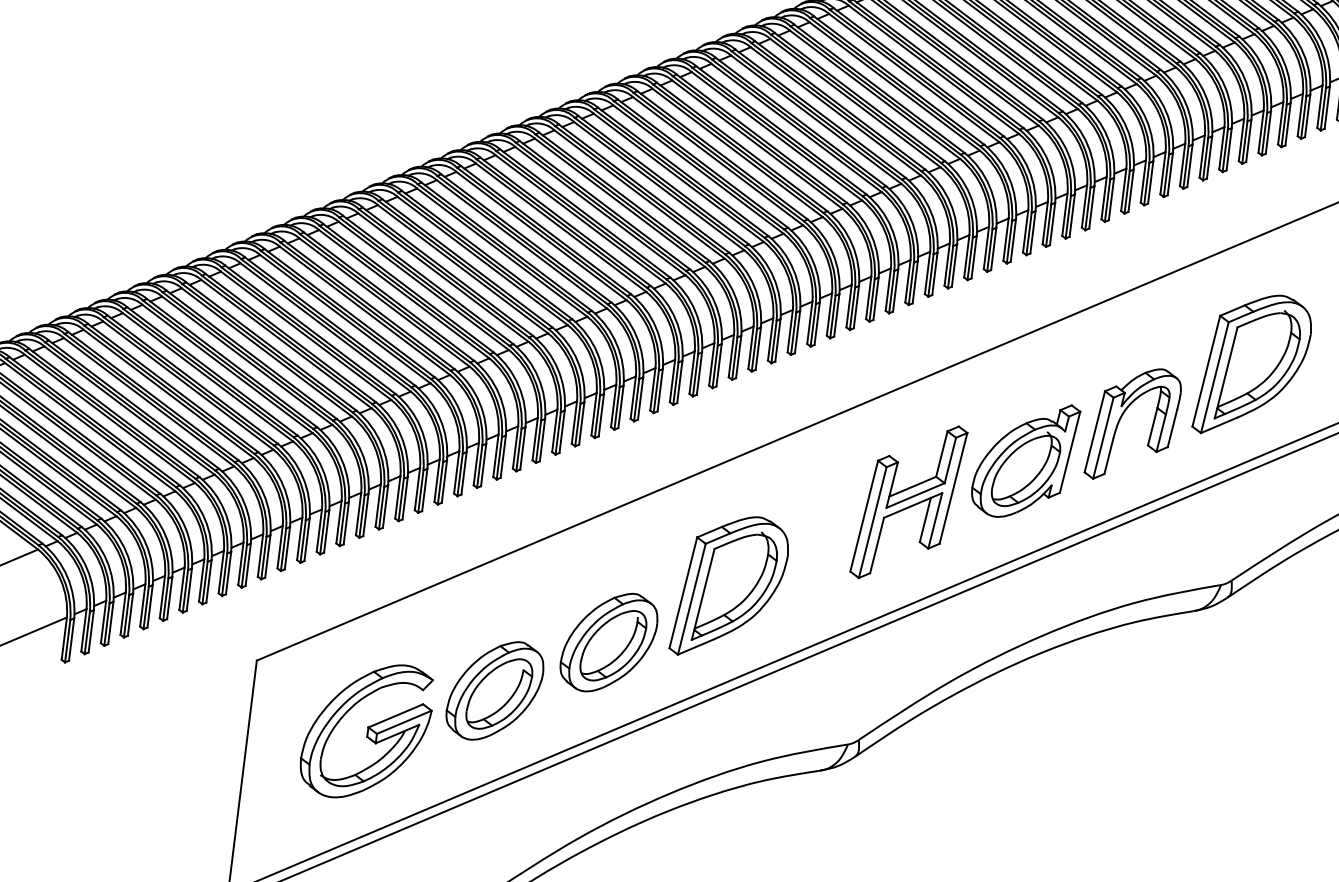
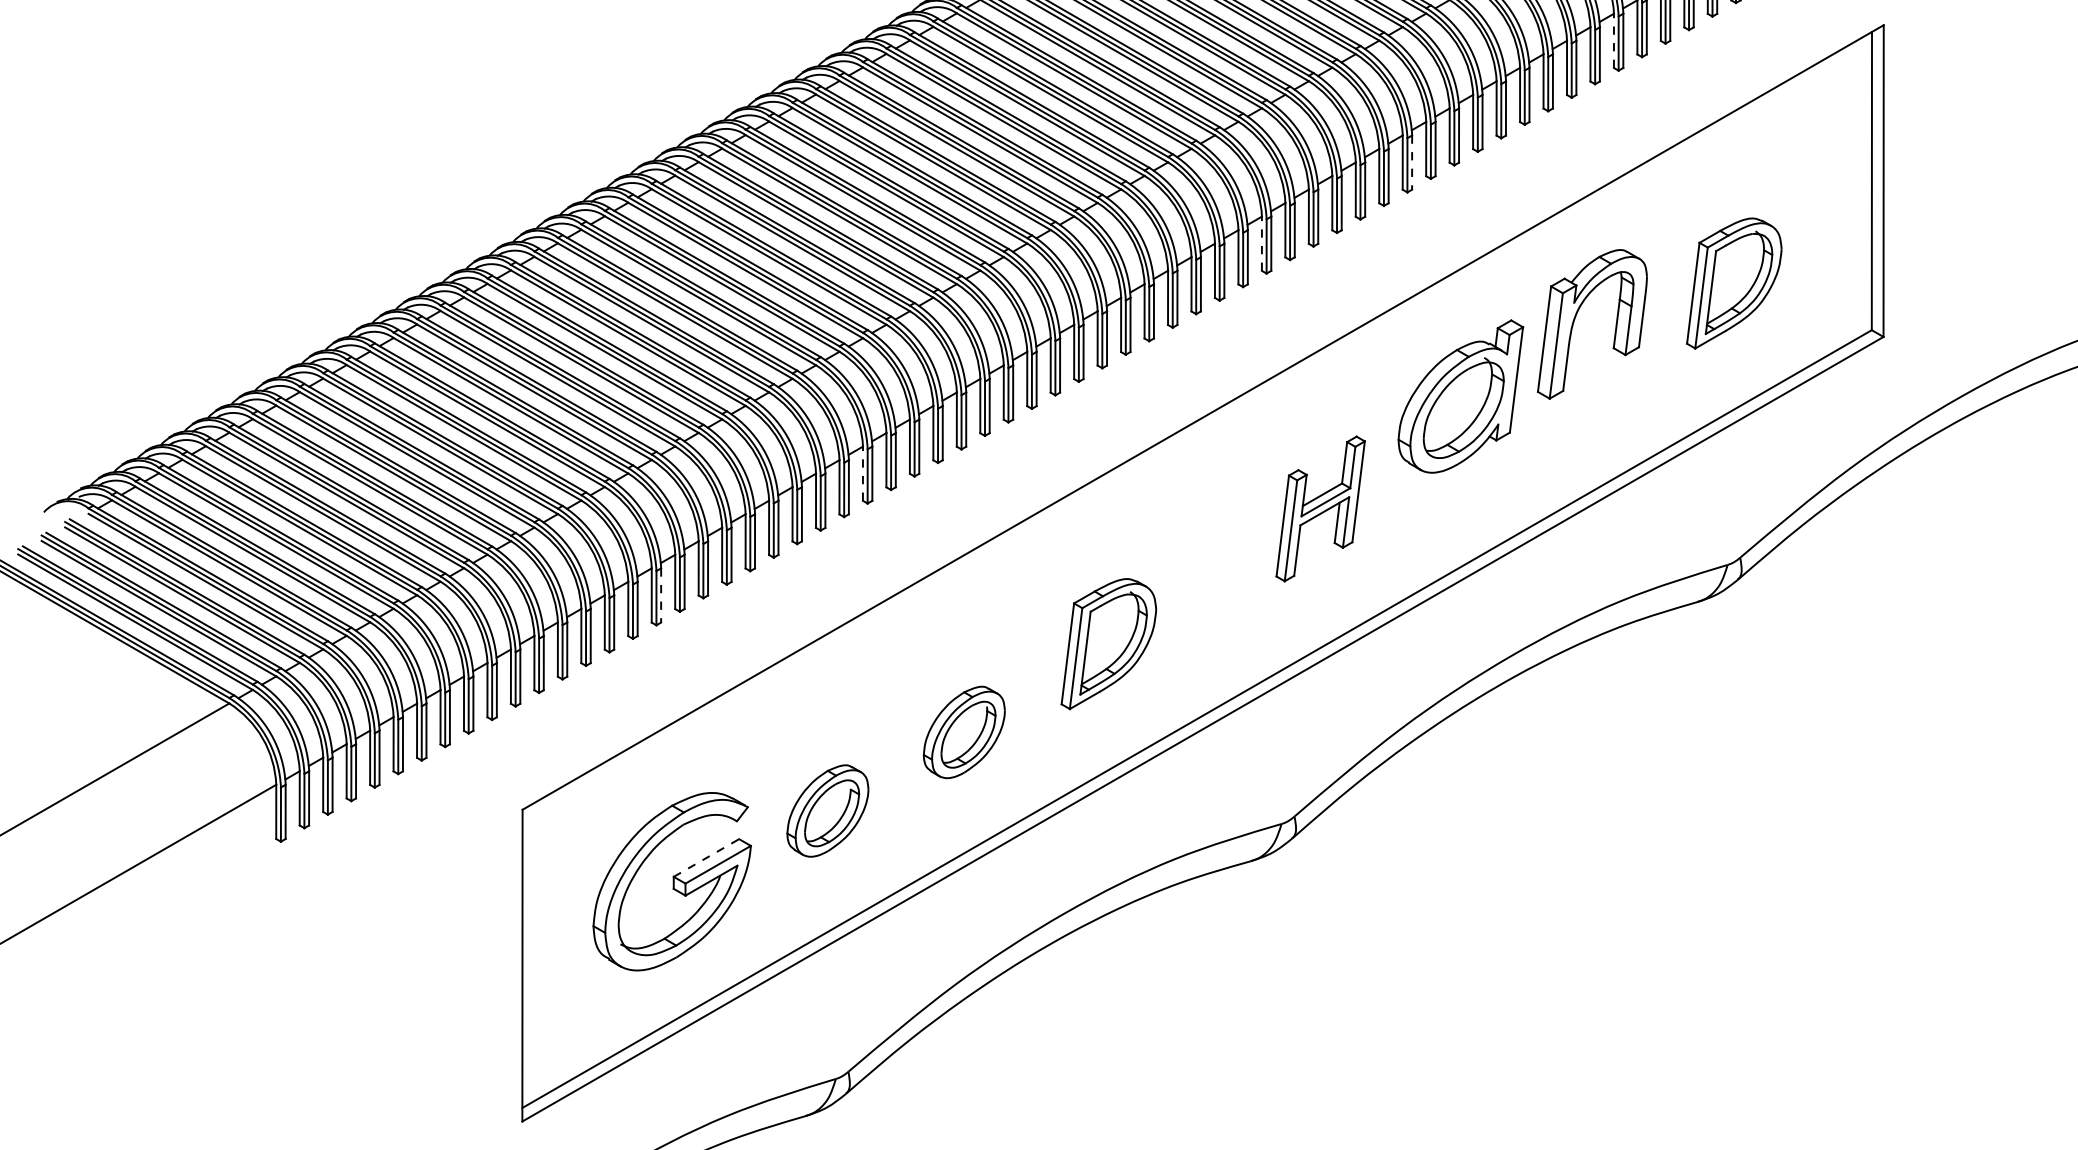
line: (1182, 164) -> (1613, 40), solid -> dashed
line: (1013, 241) -> (1412, 163), solid -> dashed
line: (888, 289) -> (1261, 243), solid -> dashed
part: (1252, 365) -> (1733, 283), size x0.7
part: (1120, 419) -> (1575, 319), moved
line: (554, 430) -> (862, 473), solid -> dashed
part: (1024, 459) -> (1460, 396), moved
part: (908, 501) -> (1320, 508), size x0.7
line: (385, 506) -> (661, 595), solid -> dashed
part: (730, 586) -> (1108, 643), size x0.7
part: (609, 642) -> (964, 732), size x0.7
part: (494, 690) -> (827, 810), size x0.7
line: (395, 715) -> (706, 857), solid -> dashed

